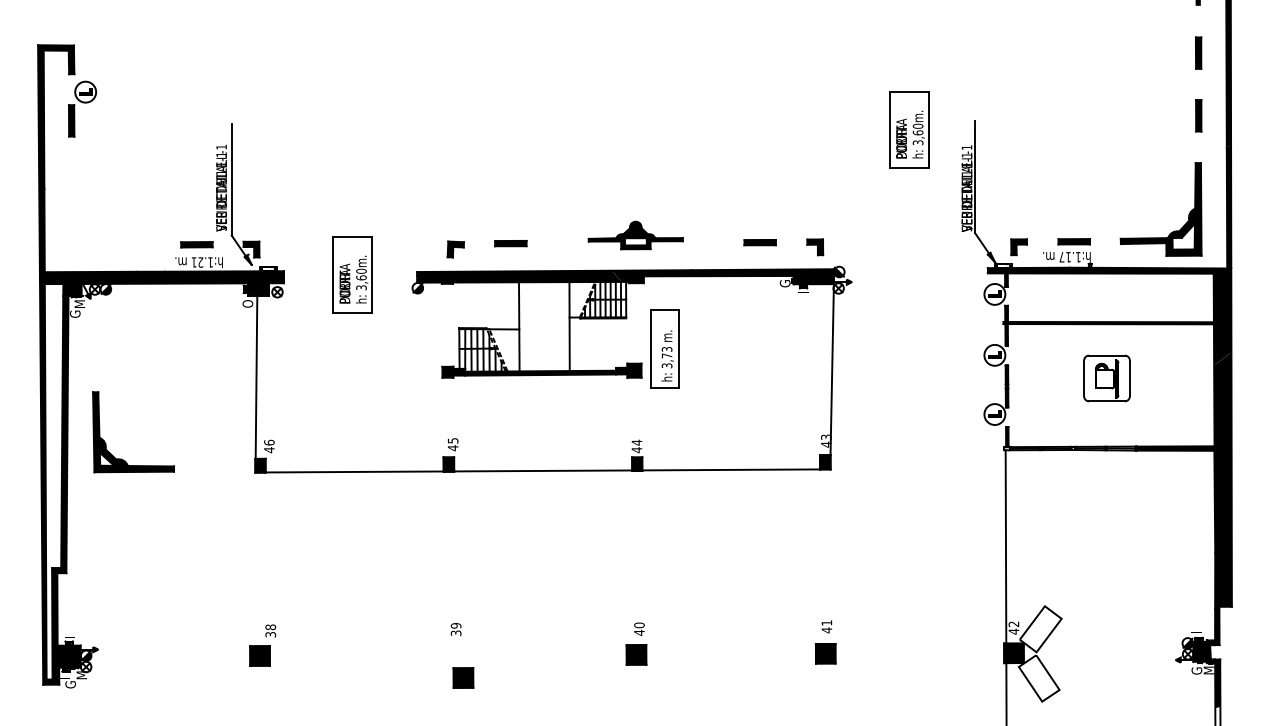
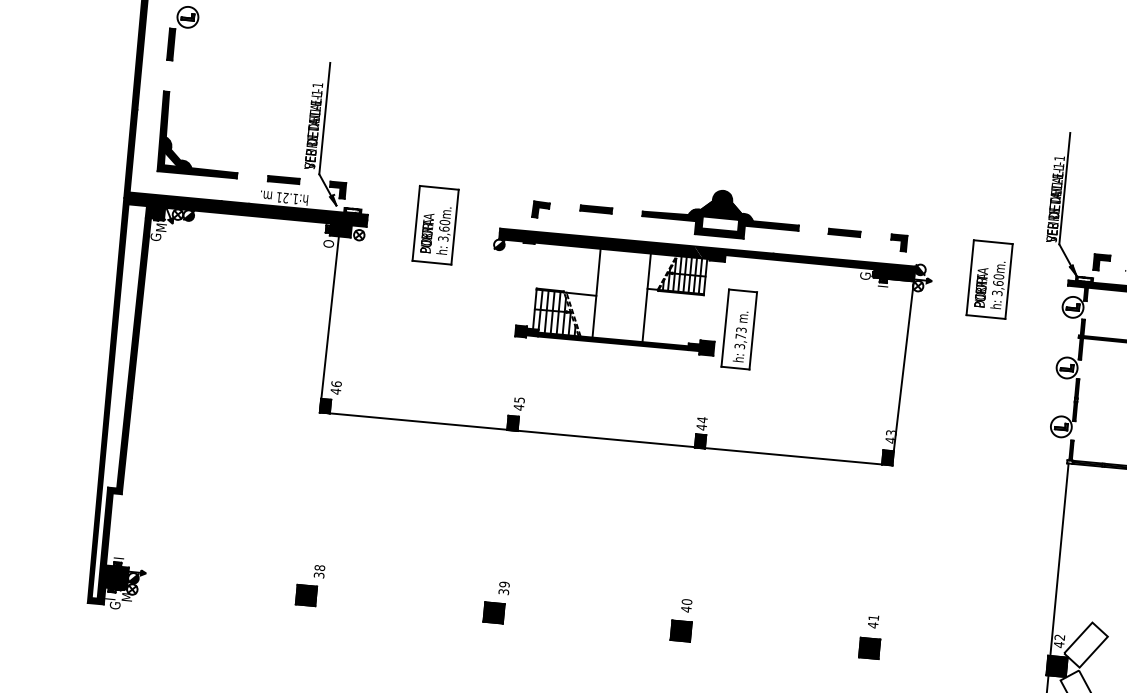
part: (909, 129) -> (990, 279), moved
part: (635, 235) -> (721, 213), size x1.67
part: (121, 458) -> (185, 160), moved
part: (463, 677) -> (494, 612), moved

